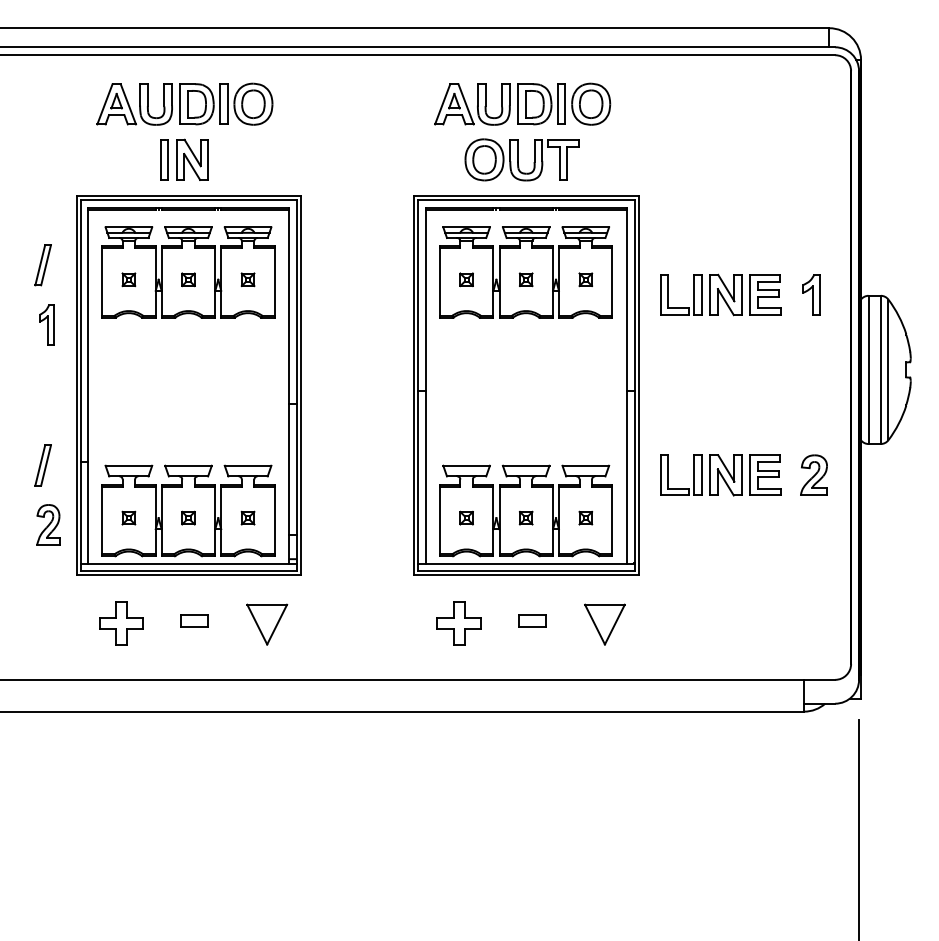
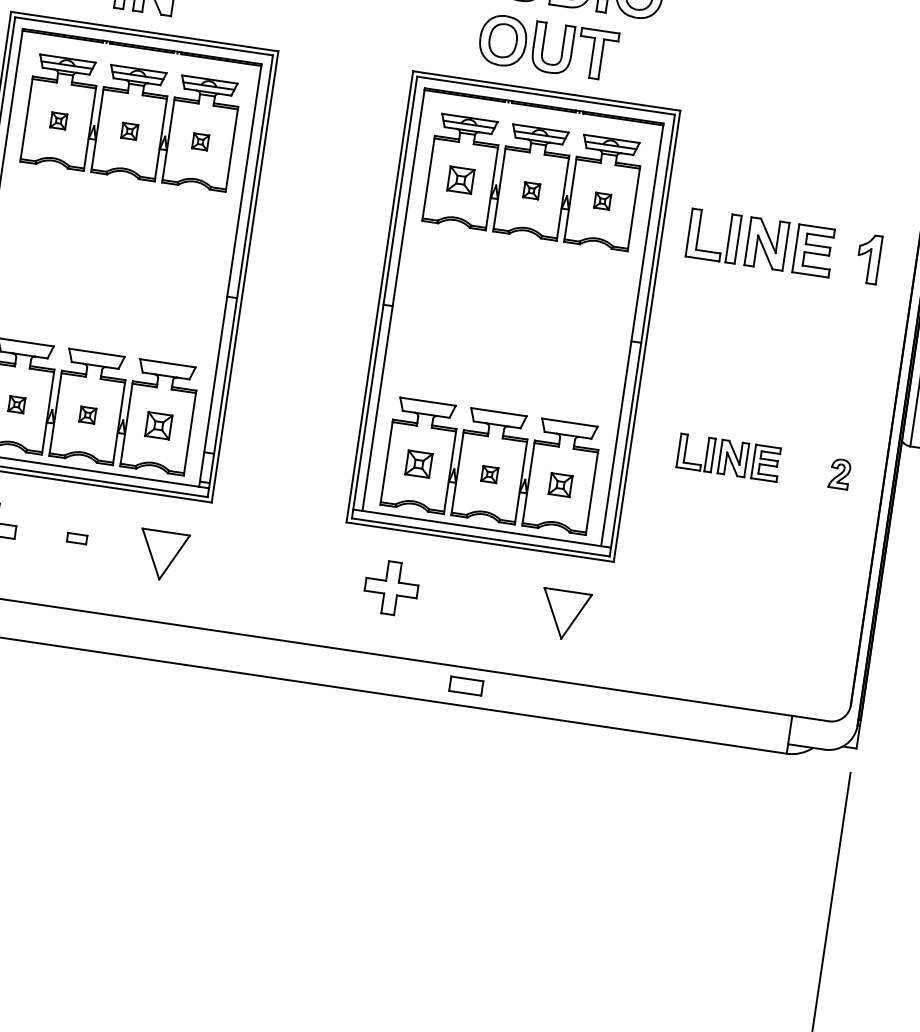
part: (466, 279) -> (460, 179), size x1.6
part: (813, 474) -> (839, 473), size x0.6
part: (720, 475) -> (728, 457), size x0.7
part: (247, 517) -> (158, 424), size x1.6
part: (466, 517) -> (418, 463), size x1.6
part: (585, 517) -> (560, 484), size x1.4
part: (194, 620) -> (76, 538), size x0.6
part: (532, 620) -> (466, 685), moved

